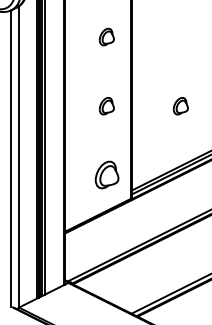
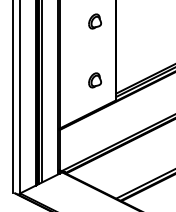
part: (180, 106) -> (157, 21), removed
part: (106, 175) -> (94, 80), size x0.62

